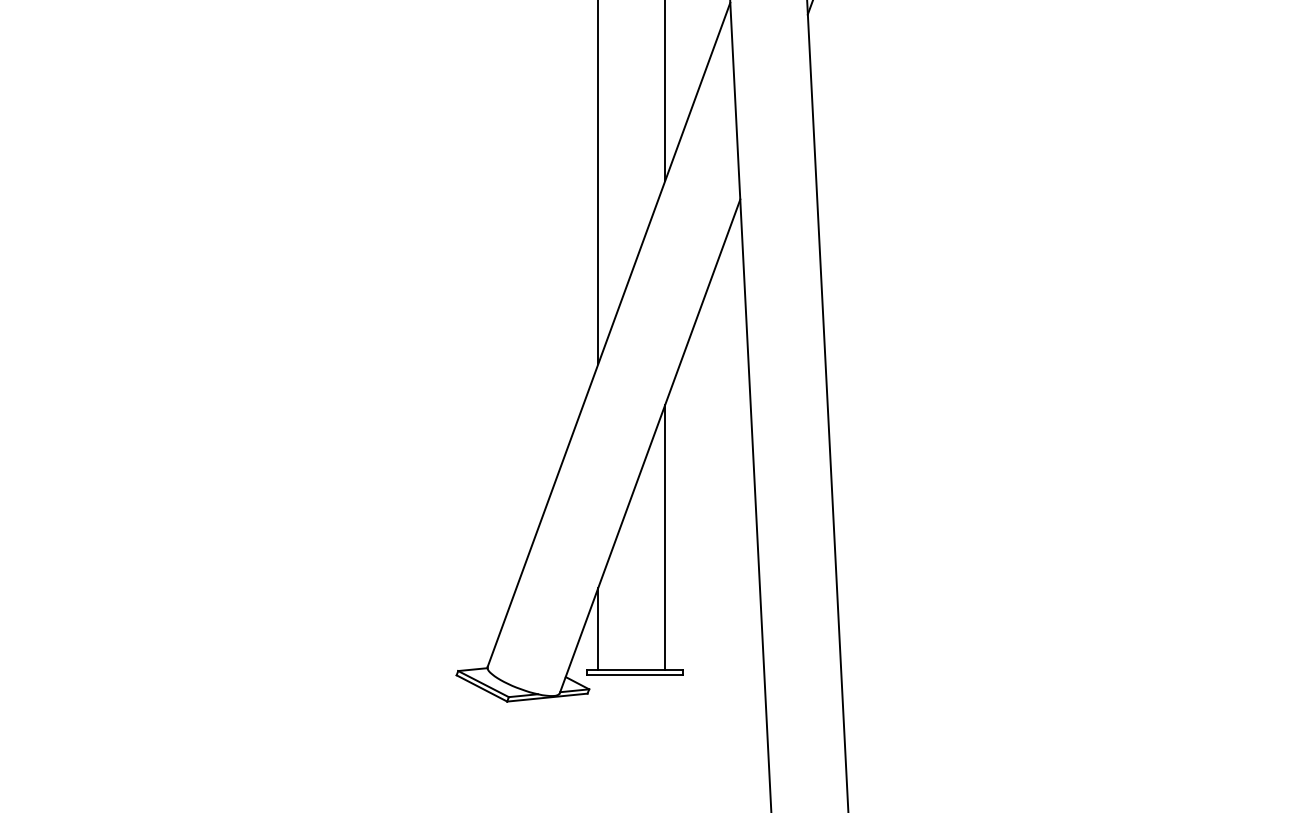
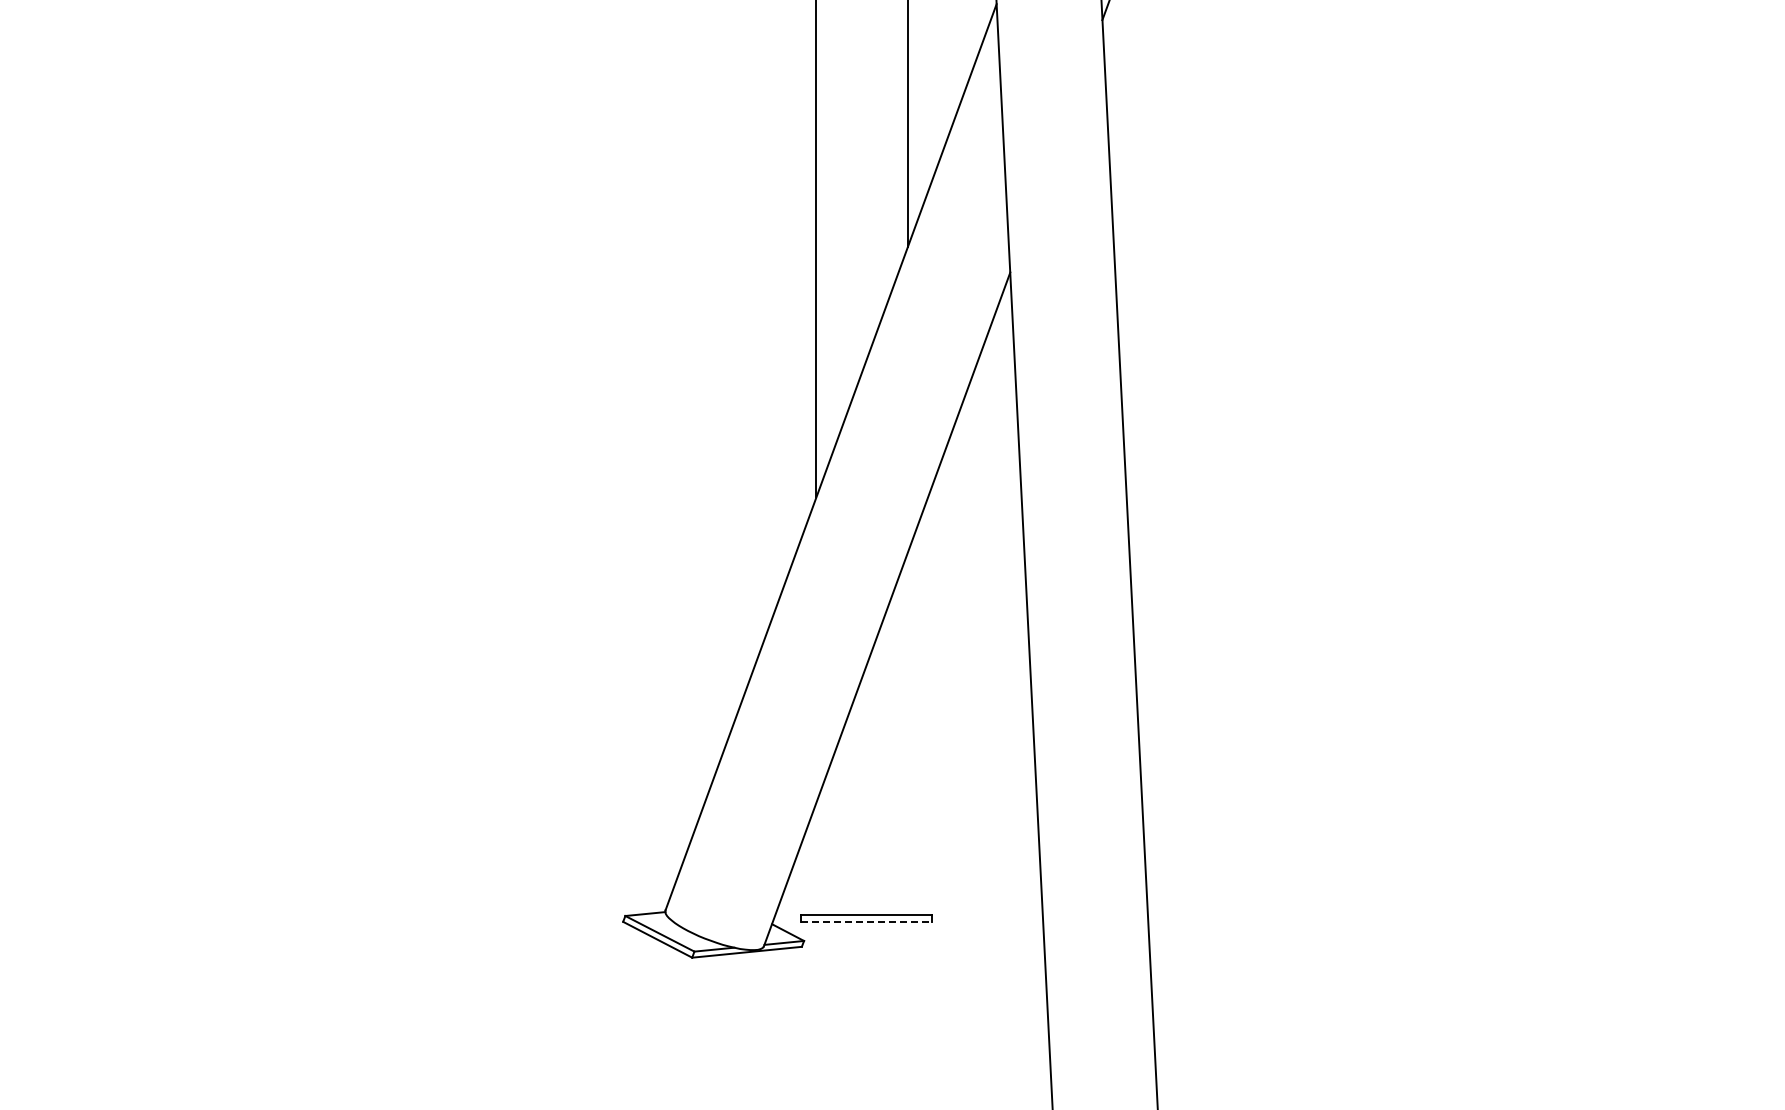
line: (665, 537) -> (908, 733), removed
line: (598, 628) -> (816, 858), removed
line: (634, 675) -> (866, 921), solid -> dashed

